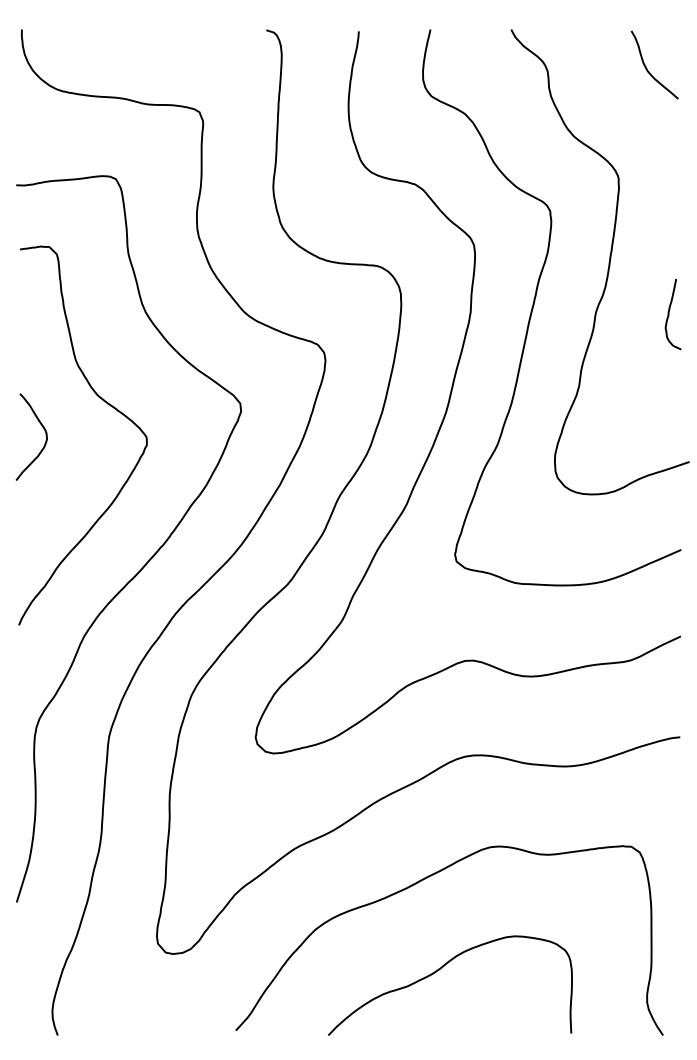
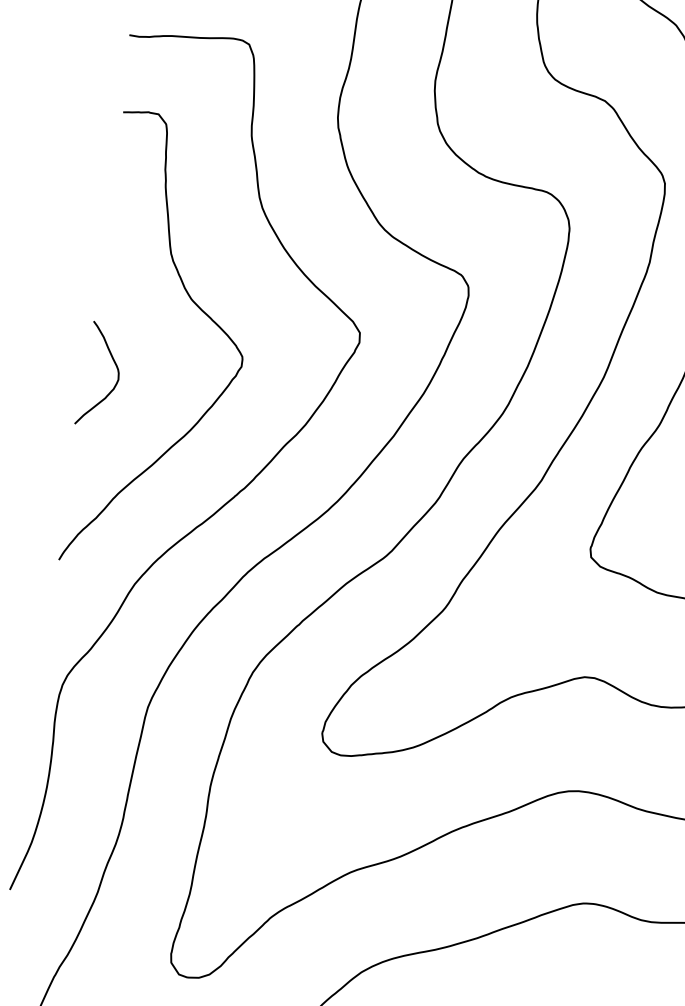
curve: (43, 429) -> (115, 367), moved

